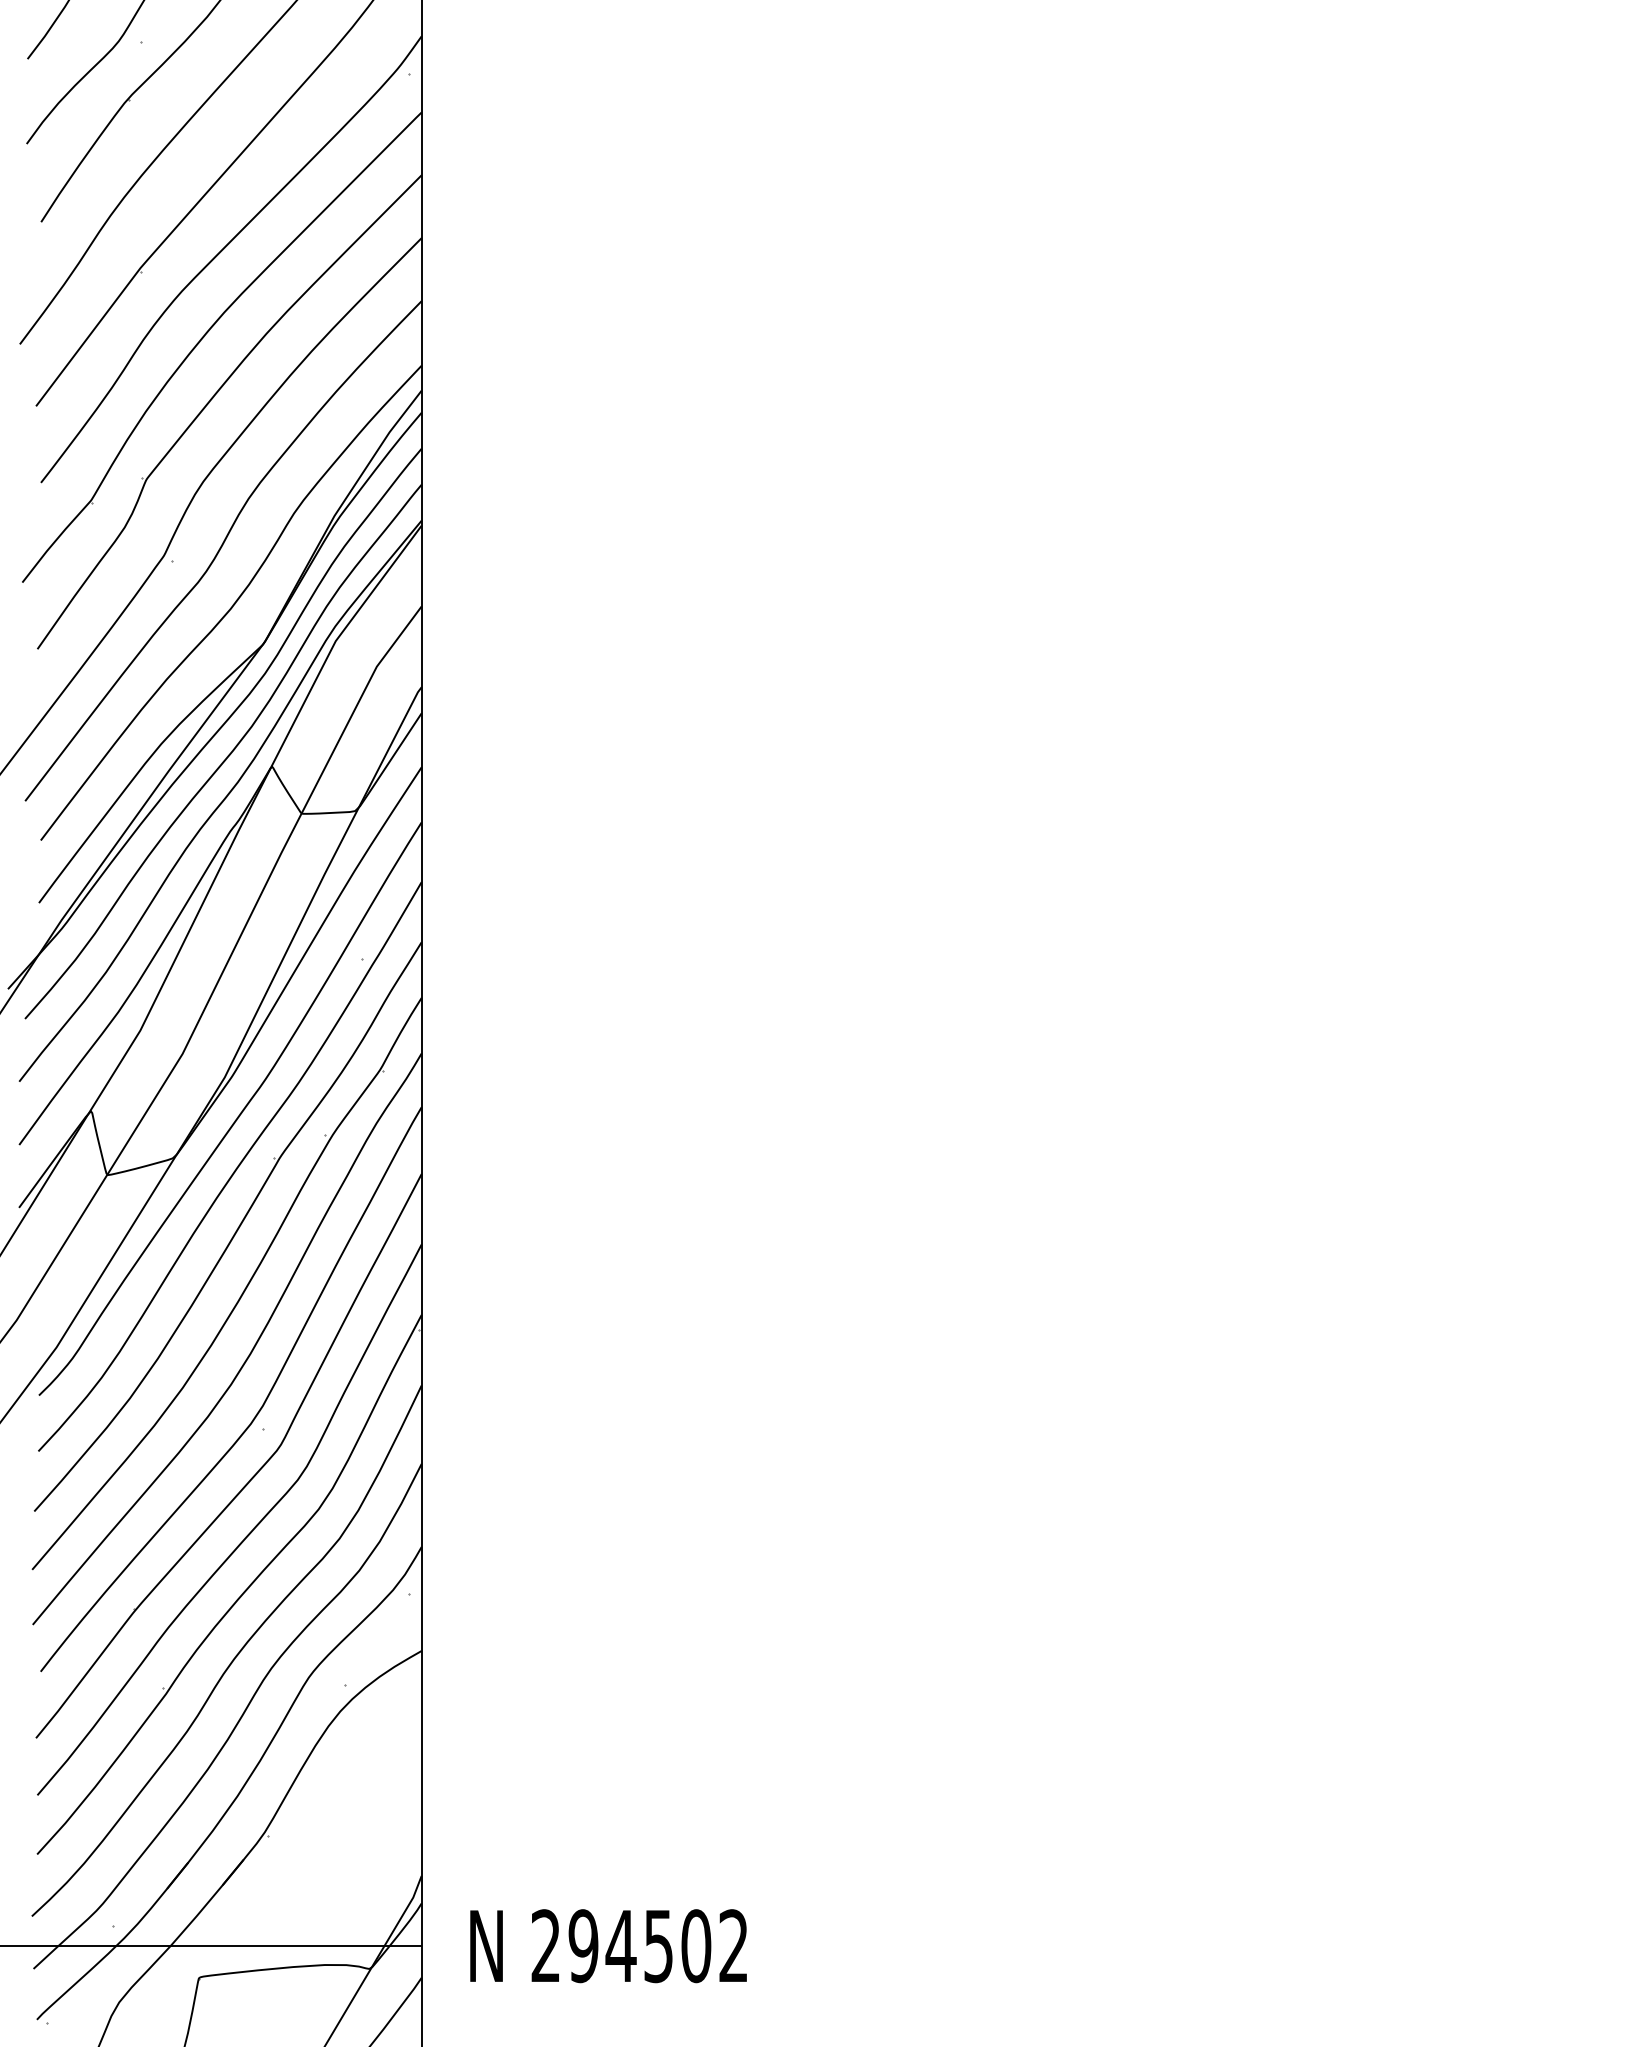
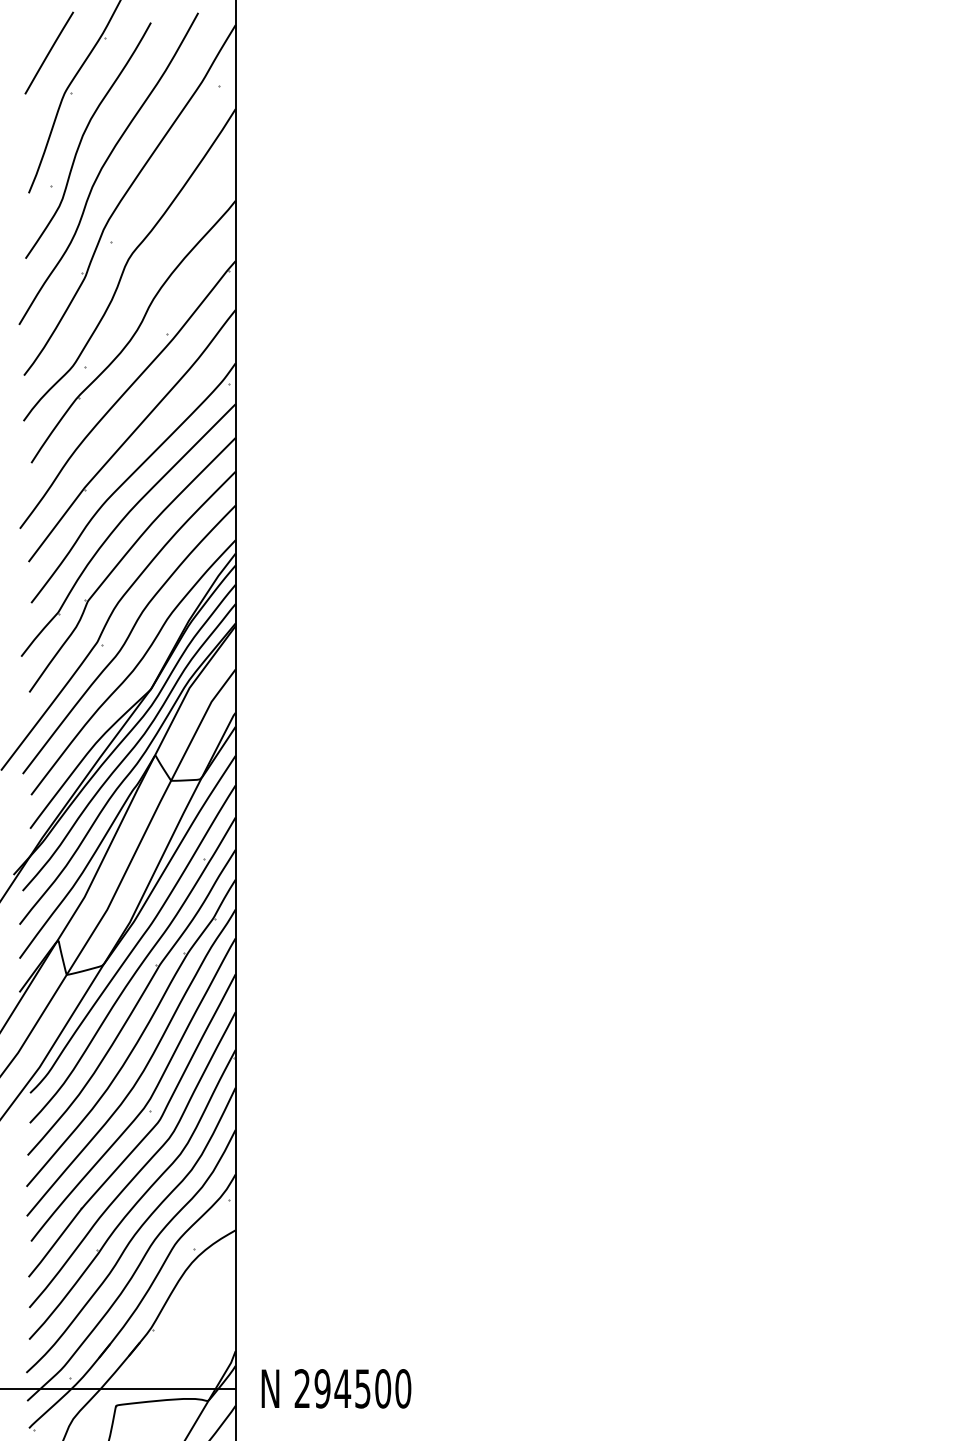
text: (734, 1945) -> (403, 1388), 294502 -> 294500

